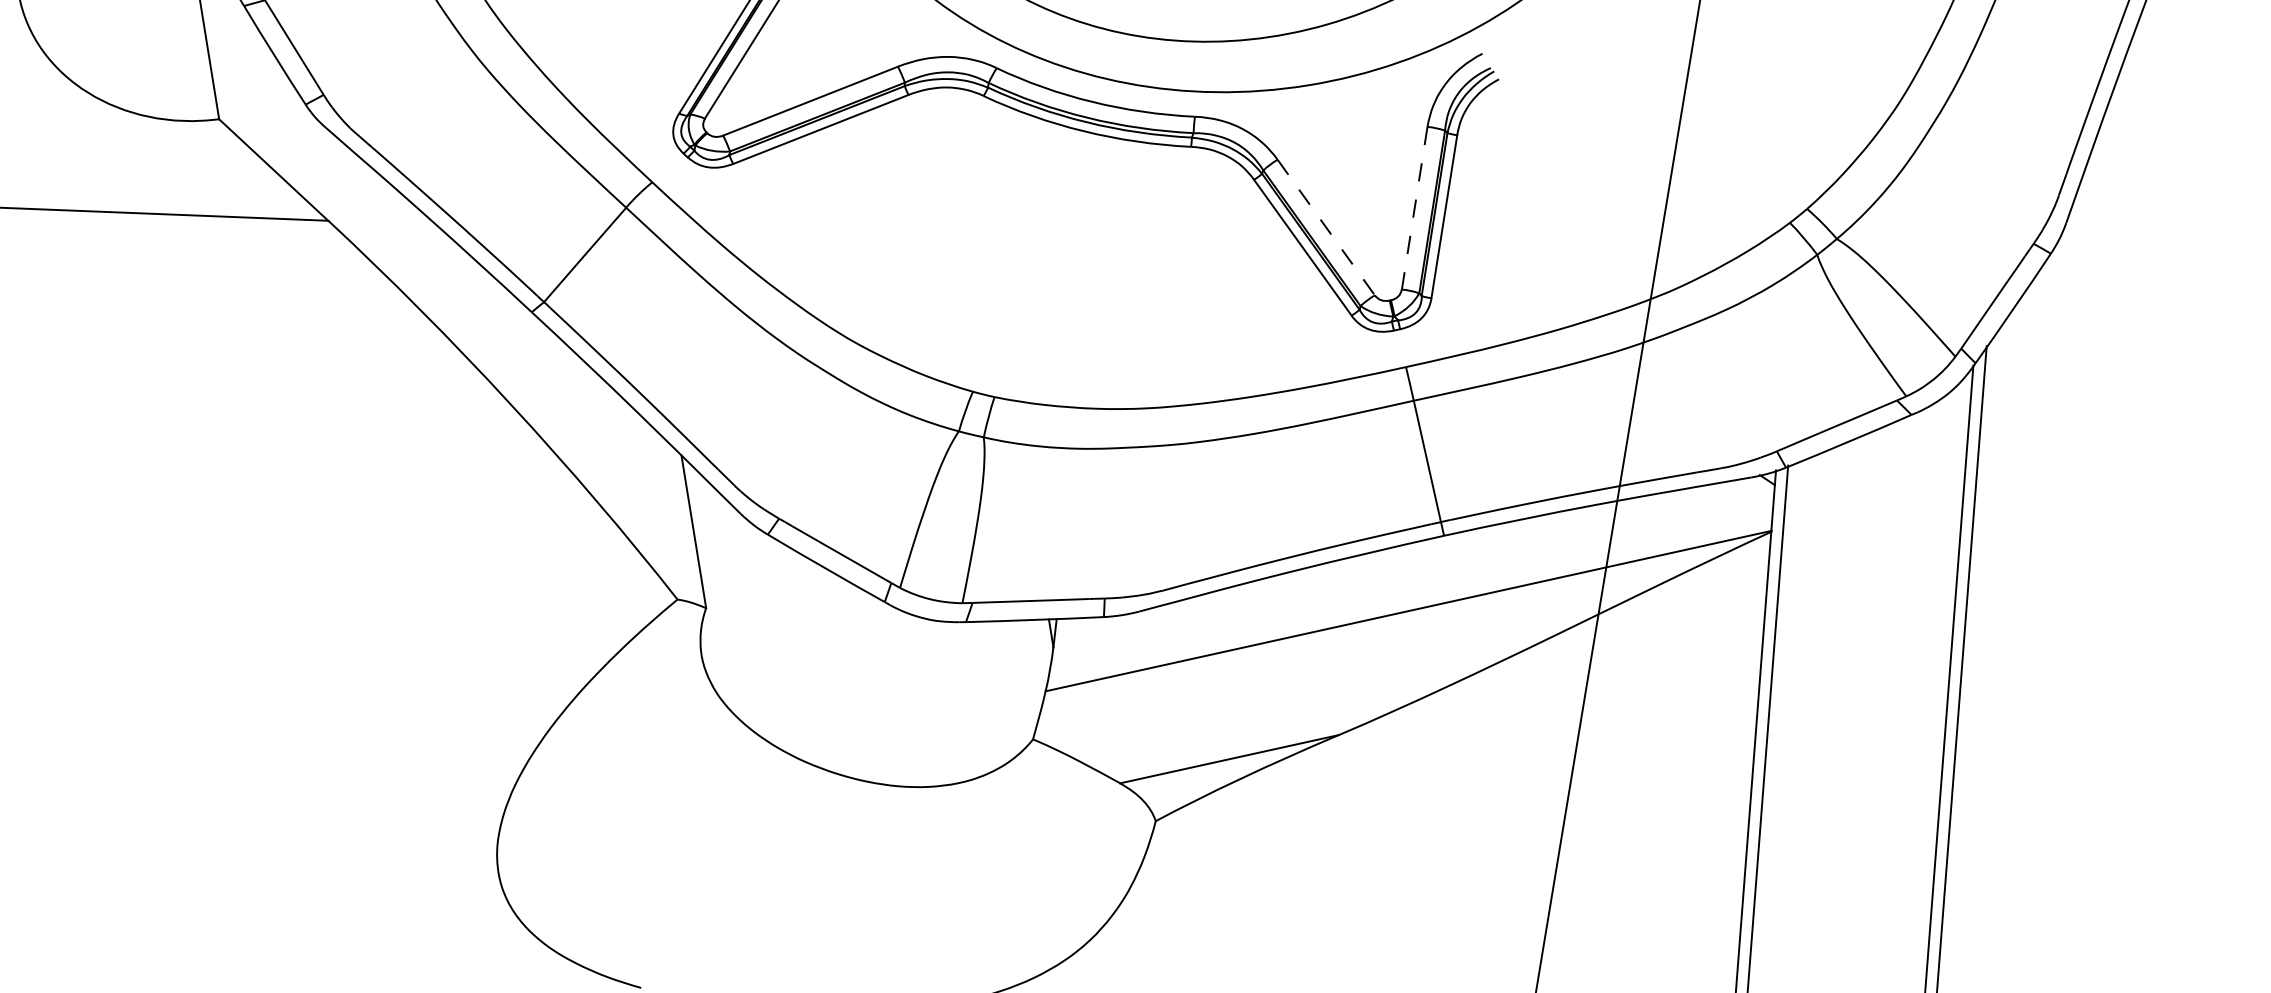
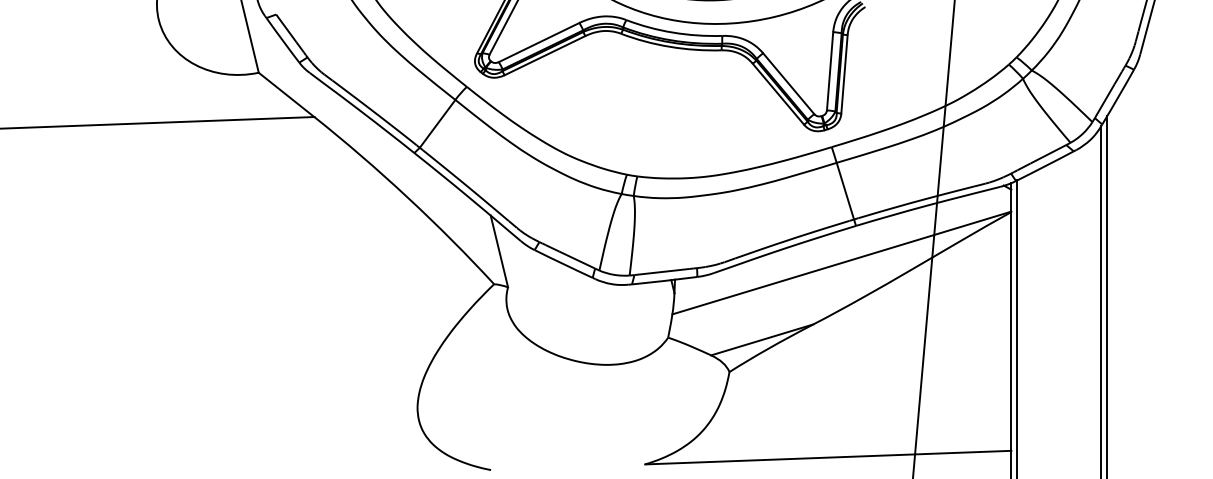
line: (1415, 208) -> (830, 71), dashed -> solid
line: (1325, 226) -> (788, 83), dashed -> solid

